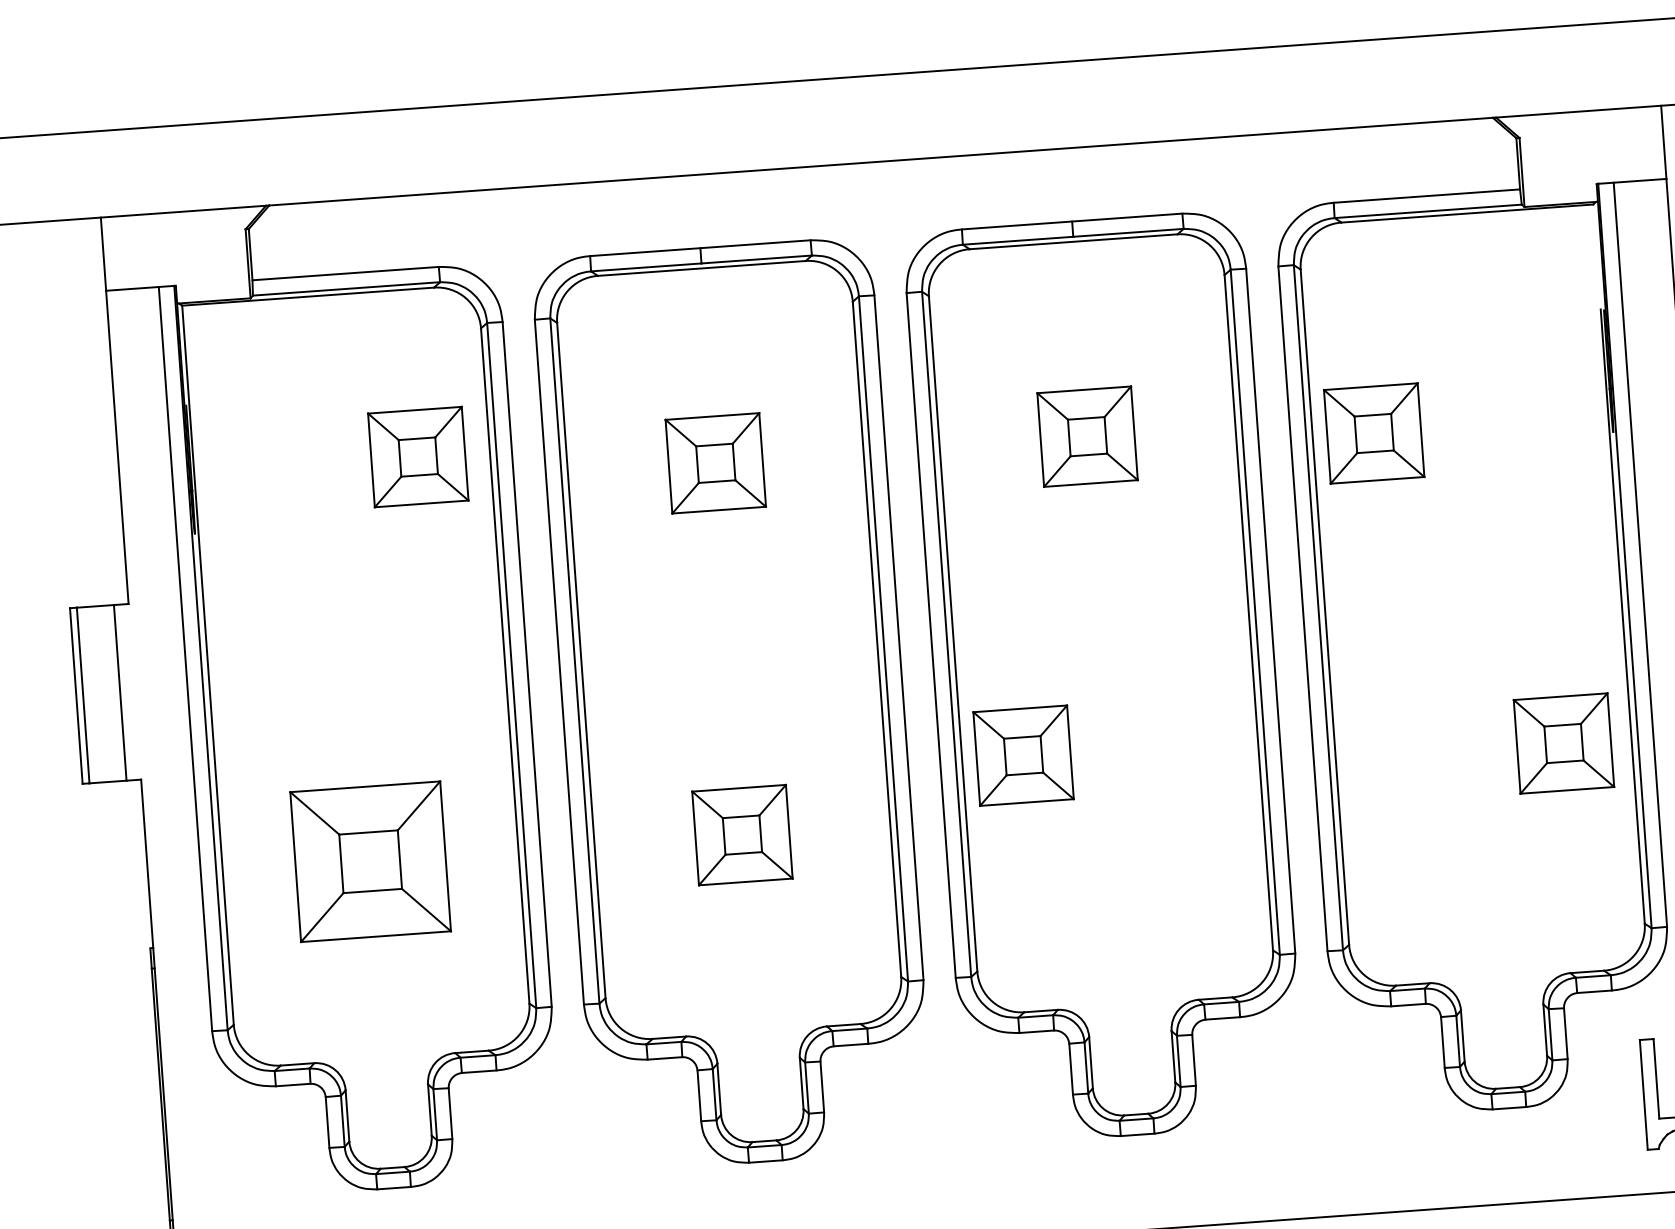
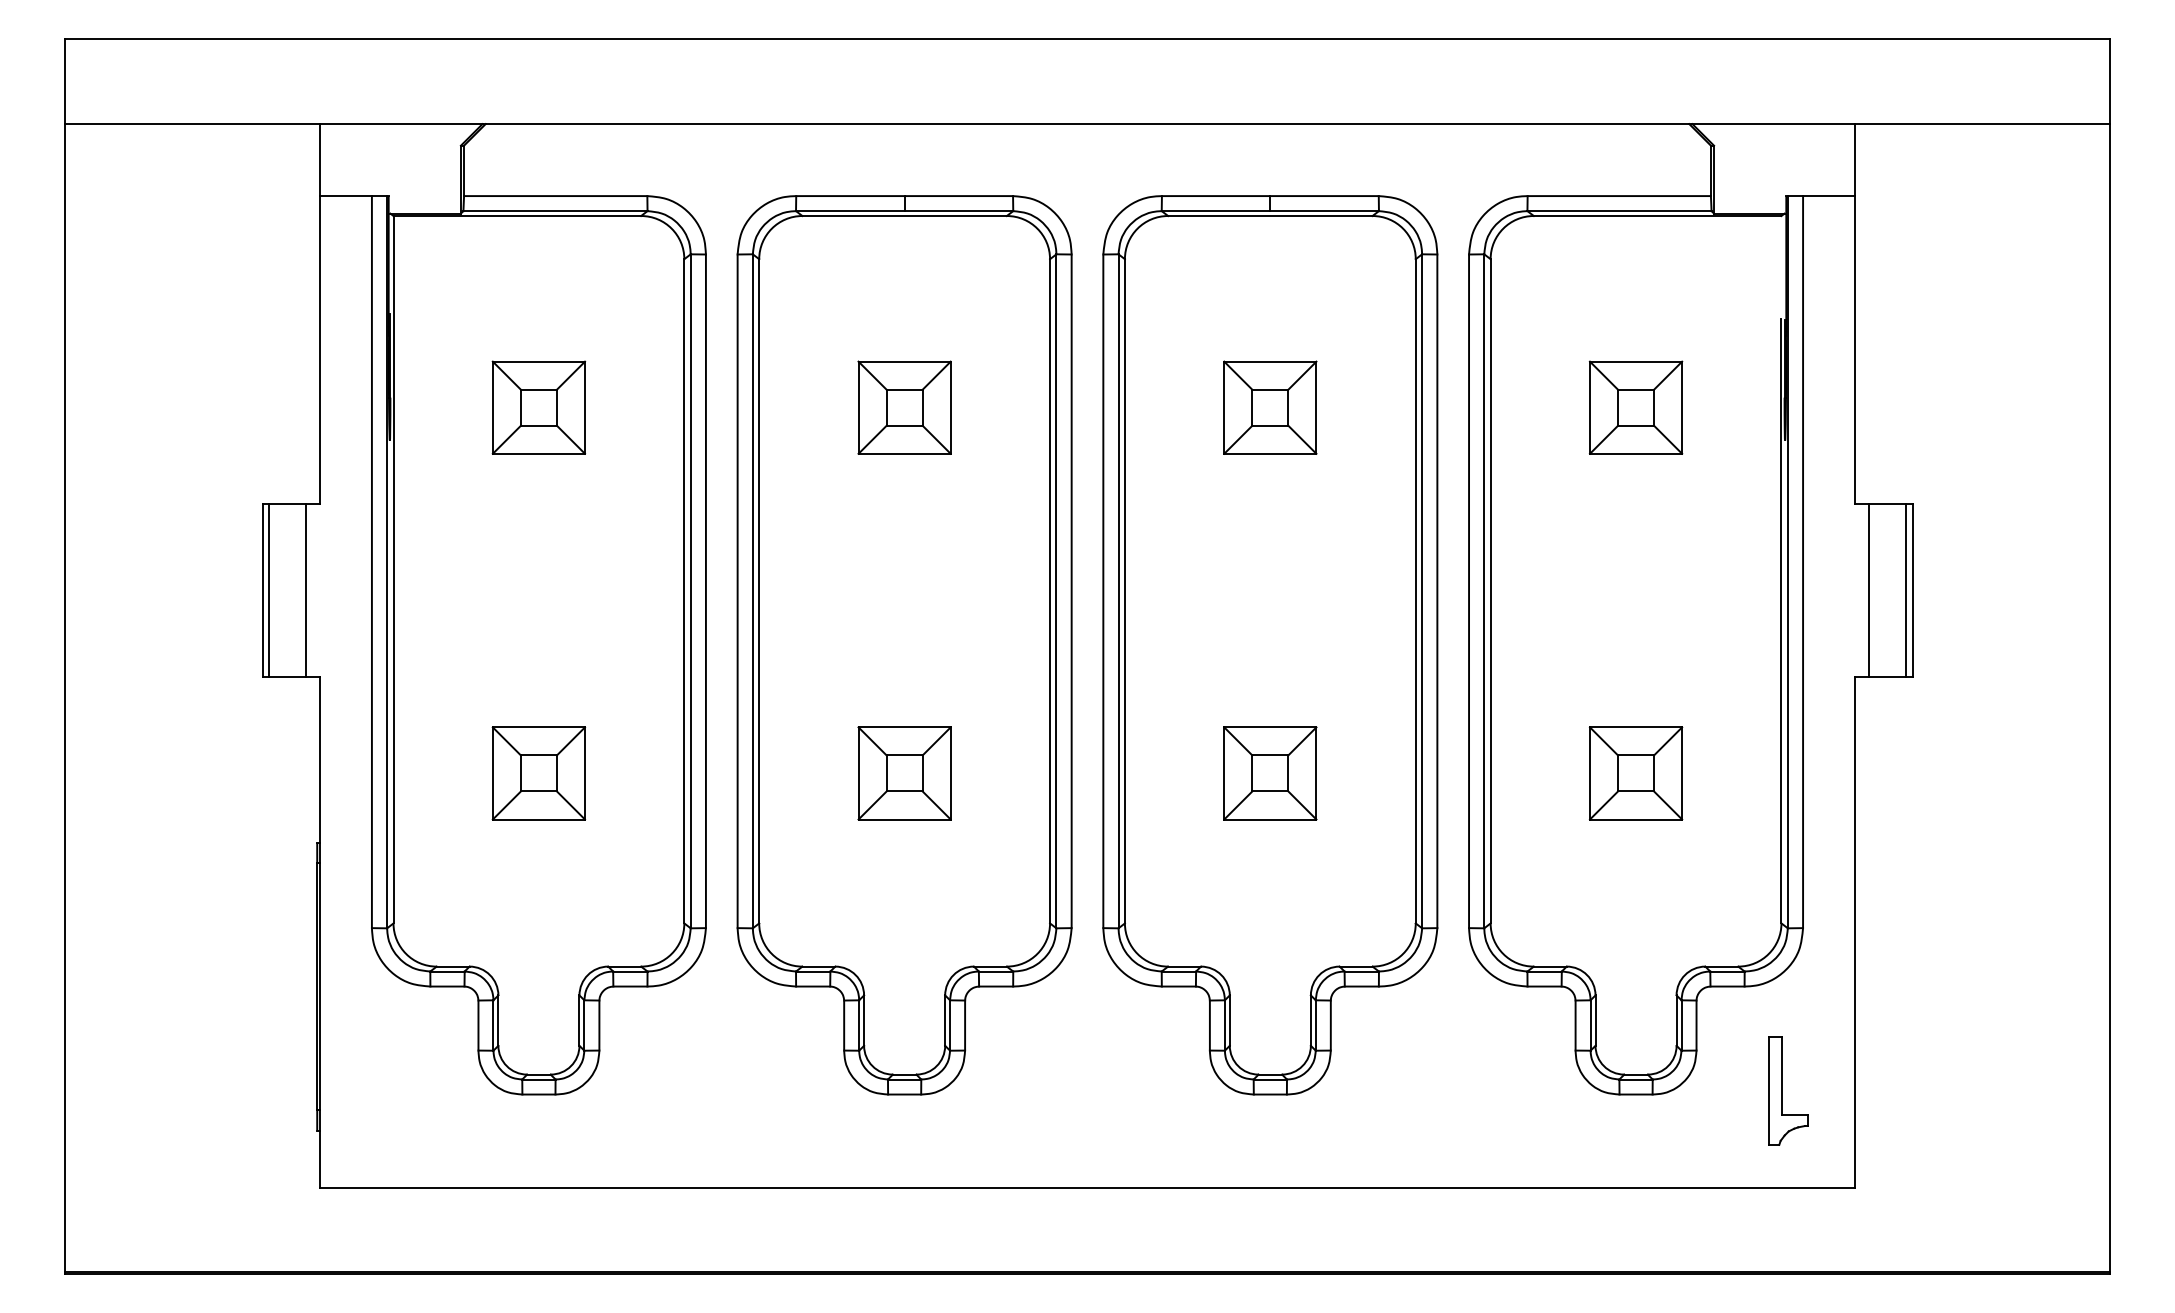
part: (1373, 433) -> (1635, 407), moved
part: (417, 456) -> (538, 407), moved
part: (1563, 743) -> (1635, 773), moved
part: (1023, 755) -> (1270, 773), moved
part: (370, 861) -> (538, 773), size x0.62

